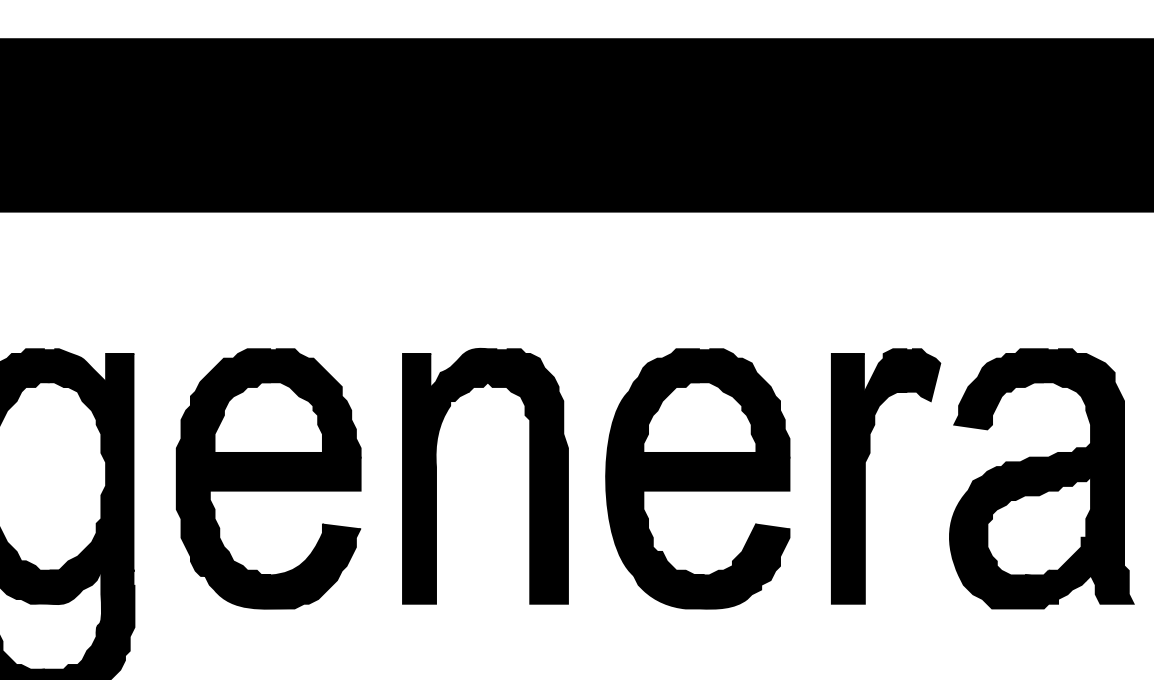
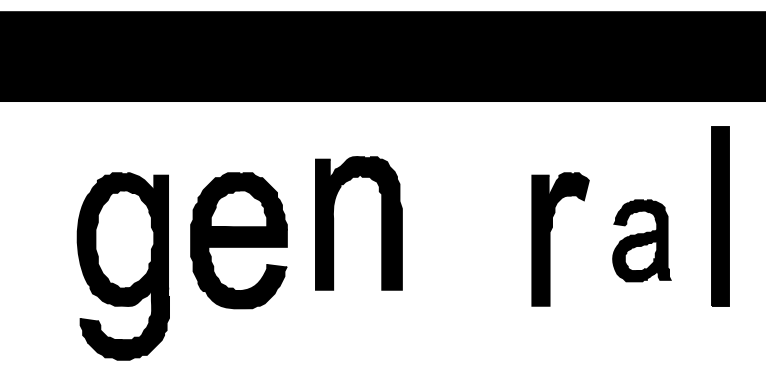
part: (528, 476) -> (381, 223), moved
part: (697, 478) -> (462, 240), removed
part: (1041, 478) -> (641, 240), size x0.6

